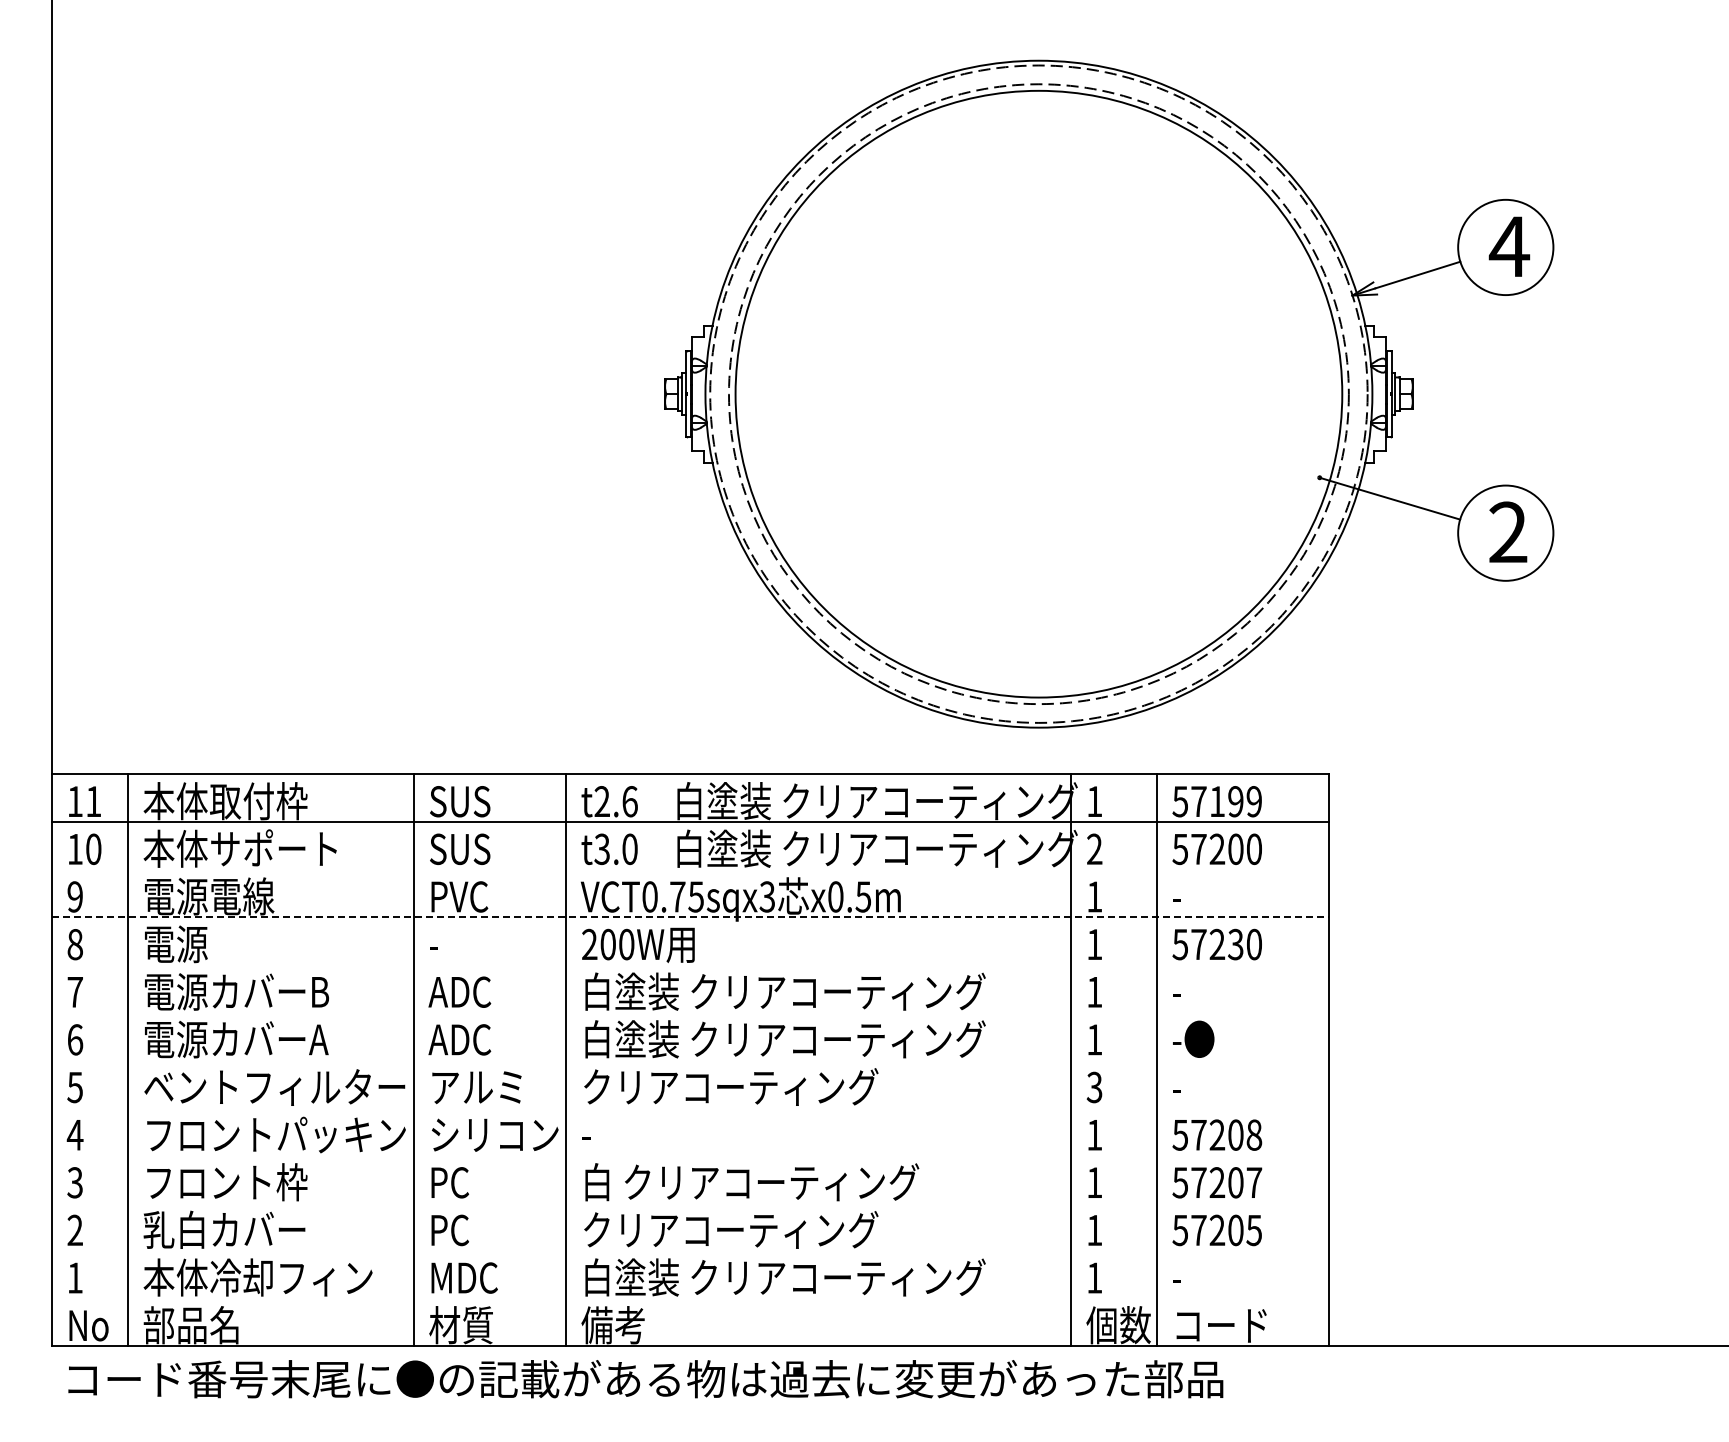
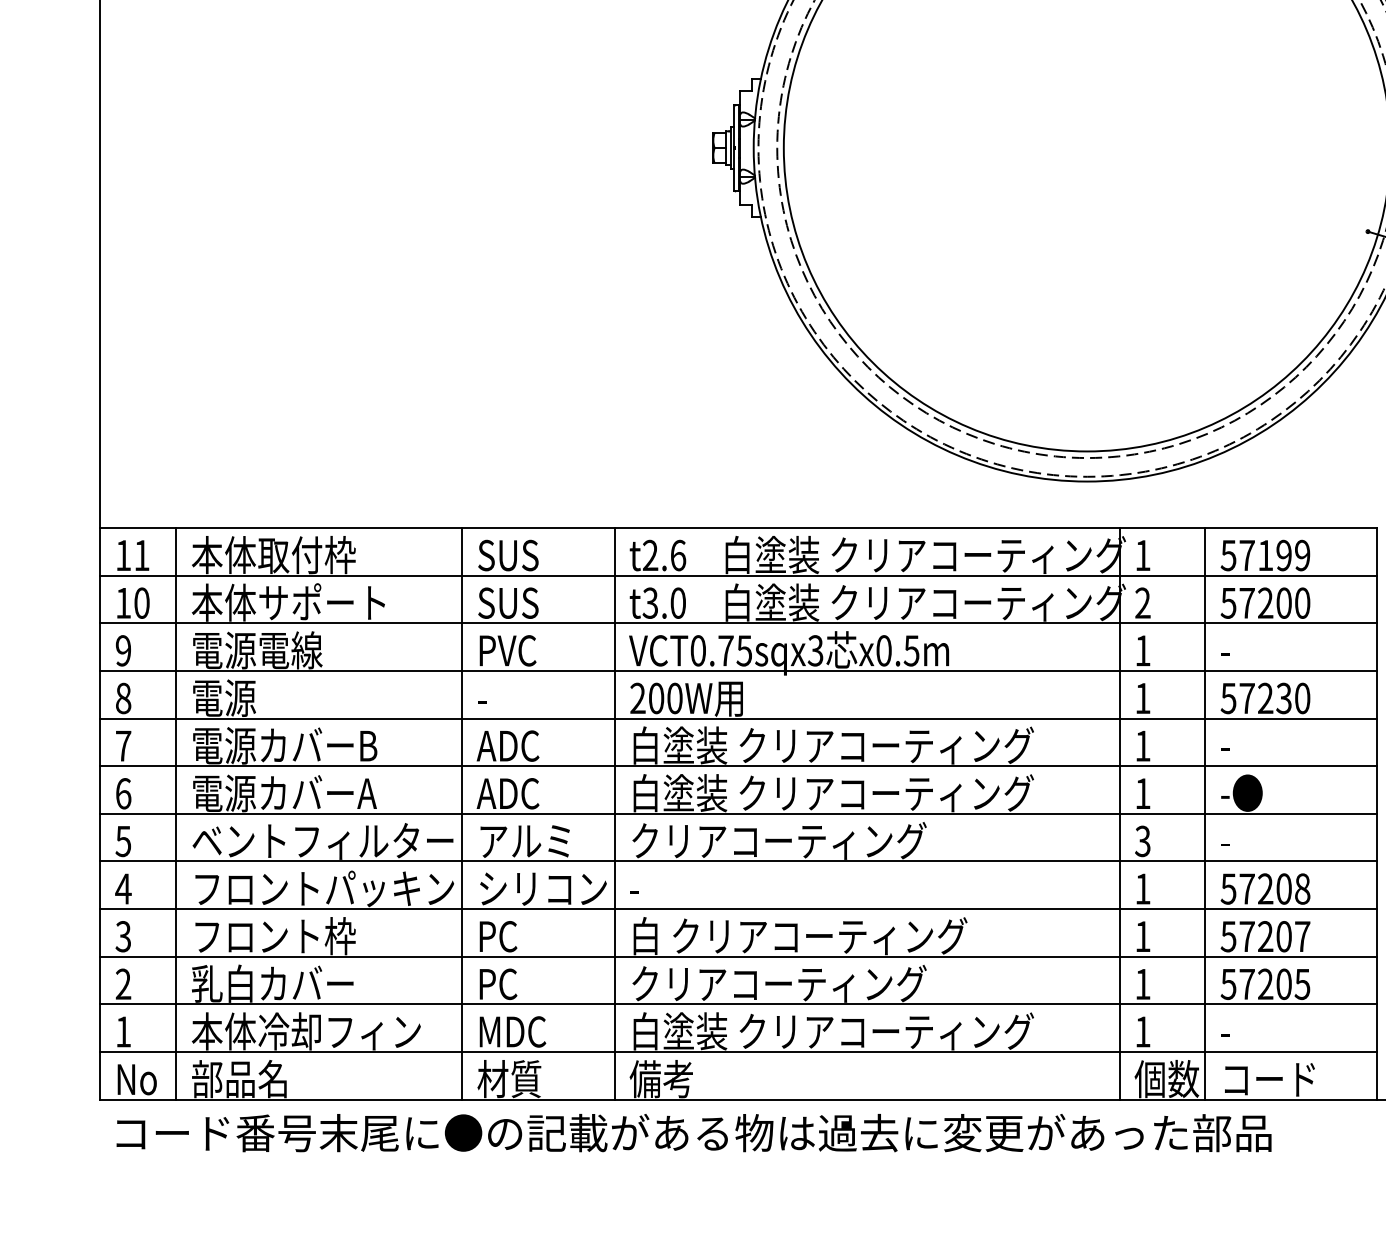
line: (689, 869) -> (737, 623), added
line: (690, 916) -> (738, 670), dashed -> solid
line: (689, 964) -> (737, 718), added
line: (689, 1012) -> (737, 766), added
line: (689, 1059) -> (737, 813), added
line: (689, 1107) -> (737, 861), added
line: (689, 1155) -> (737, 909), added
line: (689, 1202) -> (737, 956), added
line: (689, 1250) -> (737, 1004), added
line: (689, 1298) -> (737, 1052), added

